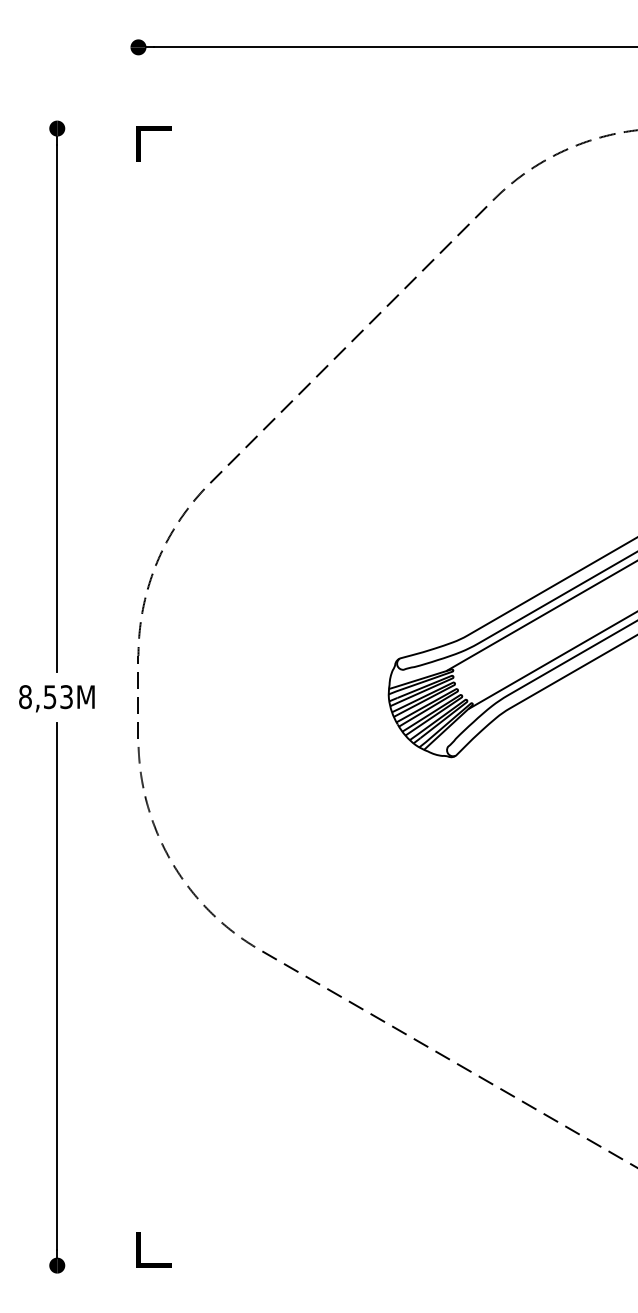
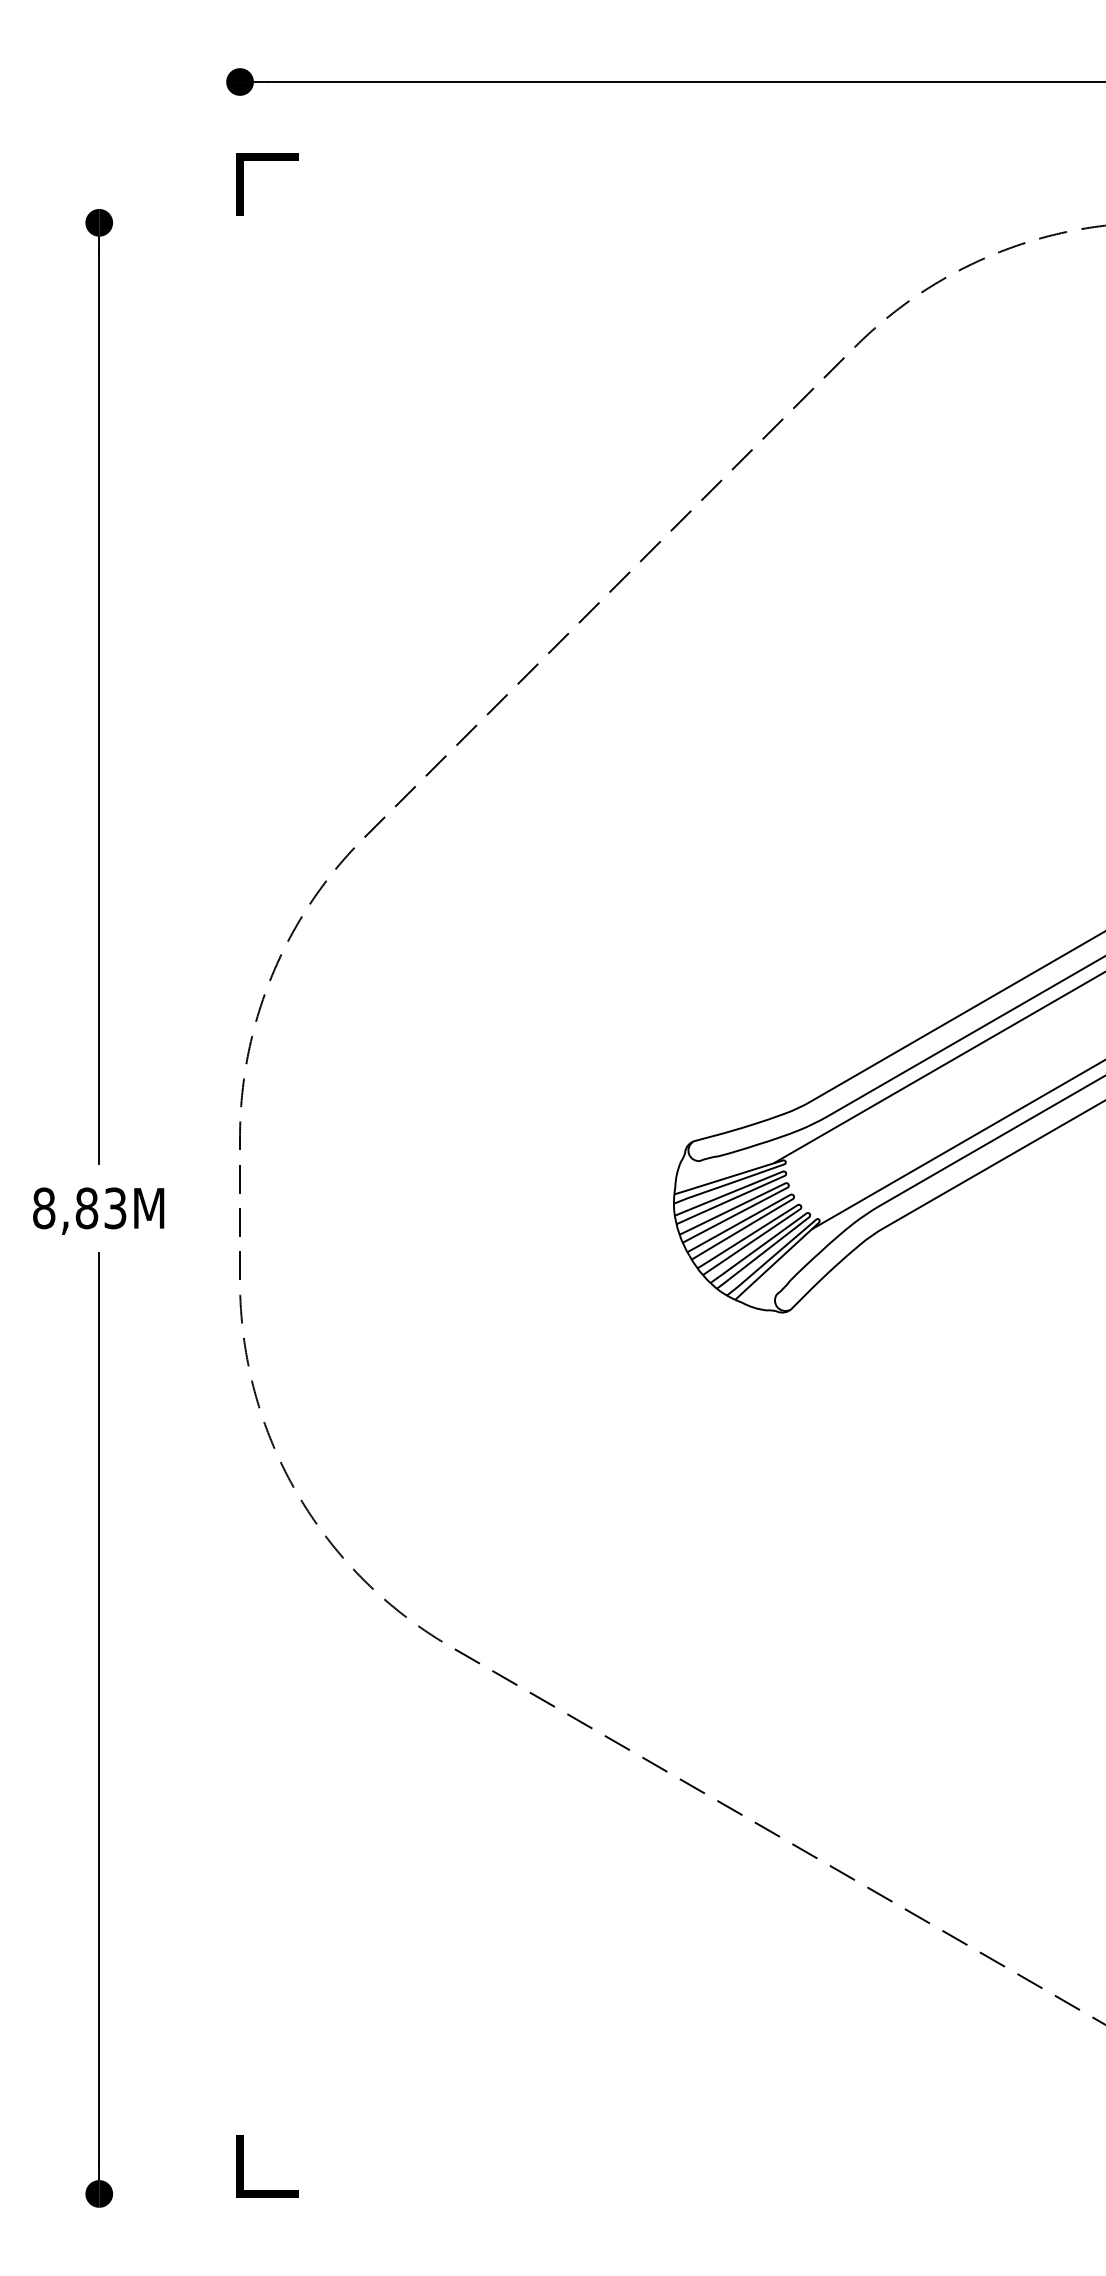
line: (153, 130) -> (266, 160), moved
text: (49, 697) -> (85, 1209), 8,53M -> 8,83M

